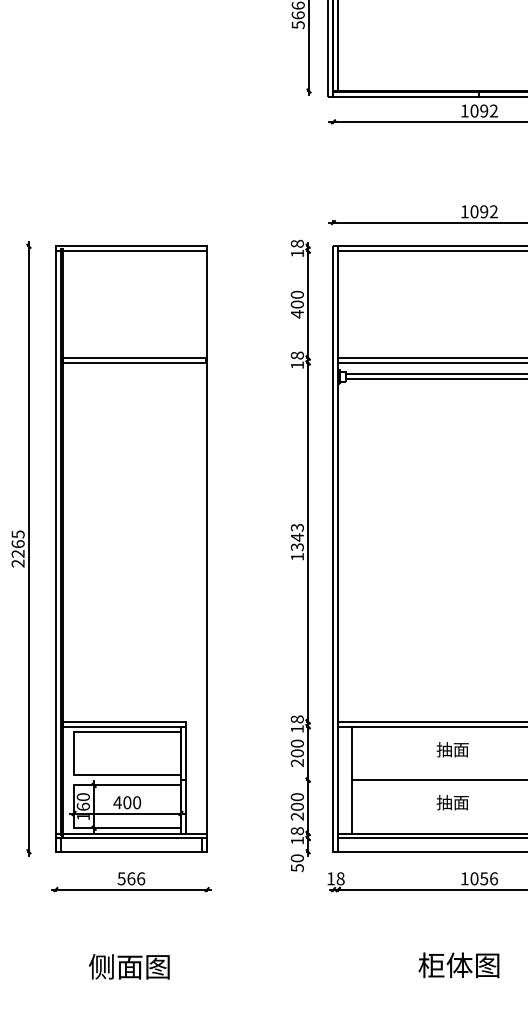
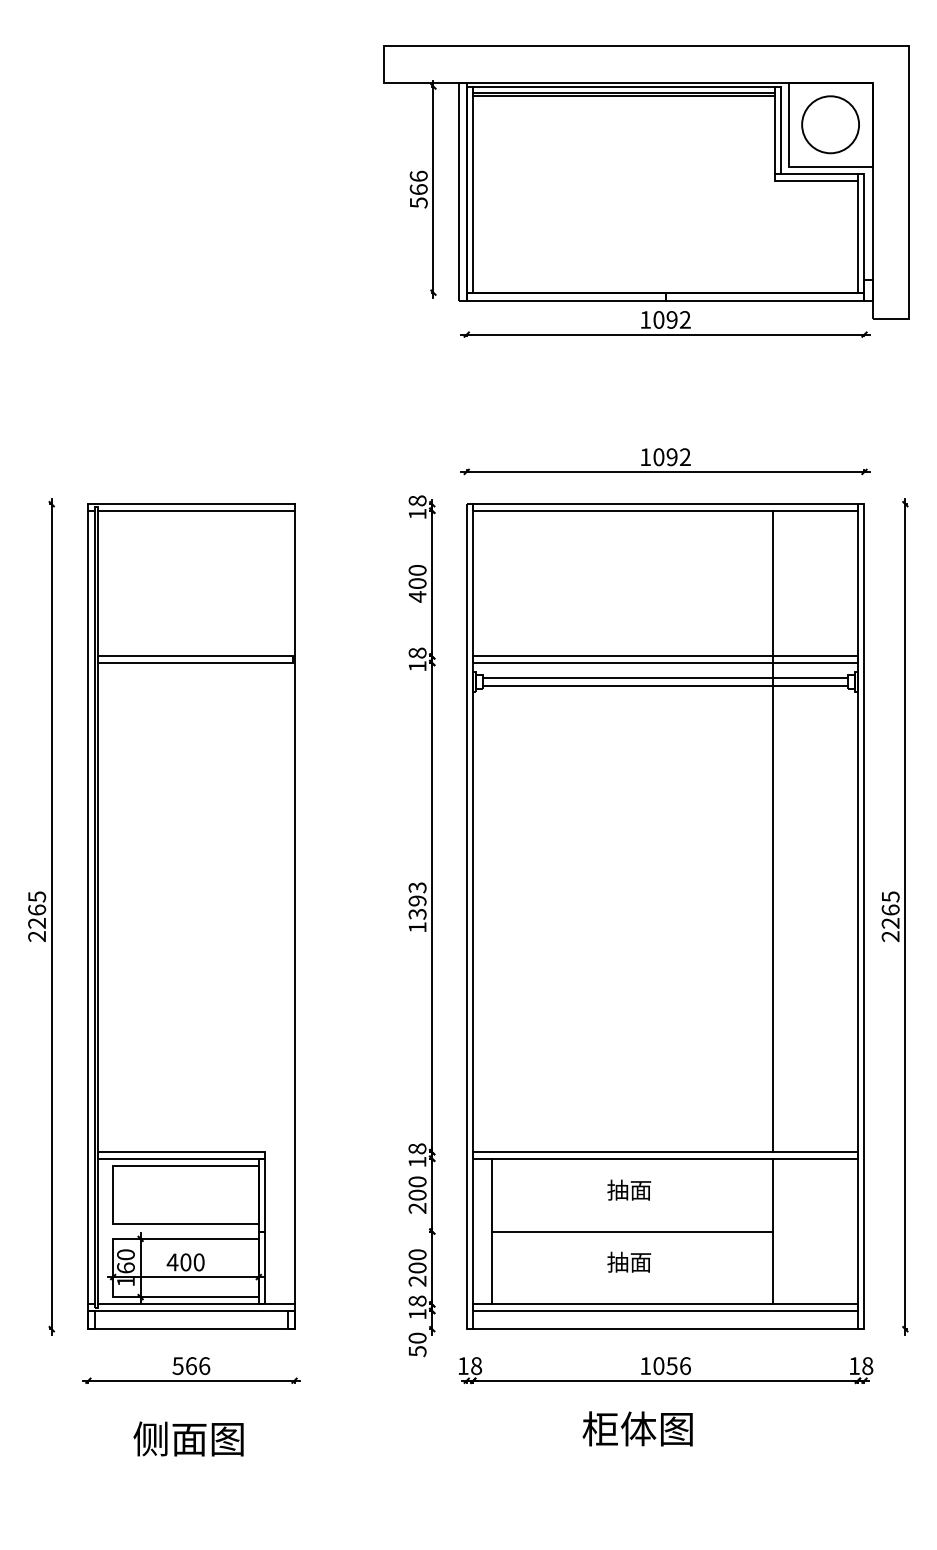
text: (297, 537) -> (417, 901), 1343 -> 1393
text: (458, 964) -> (637, 1428), moved
text: (129, 966) -> (188, 1438), moved

